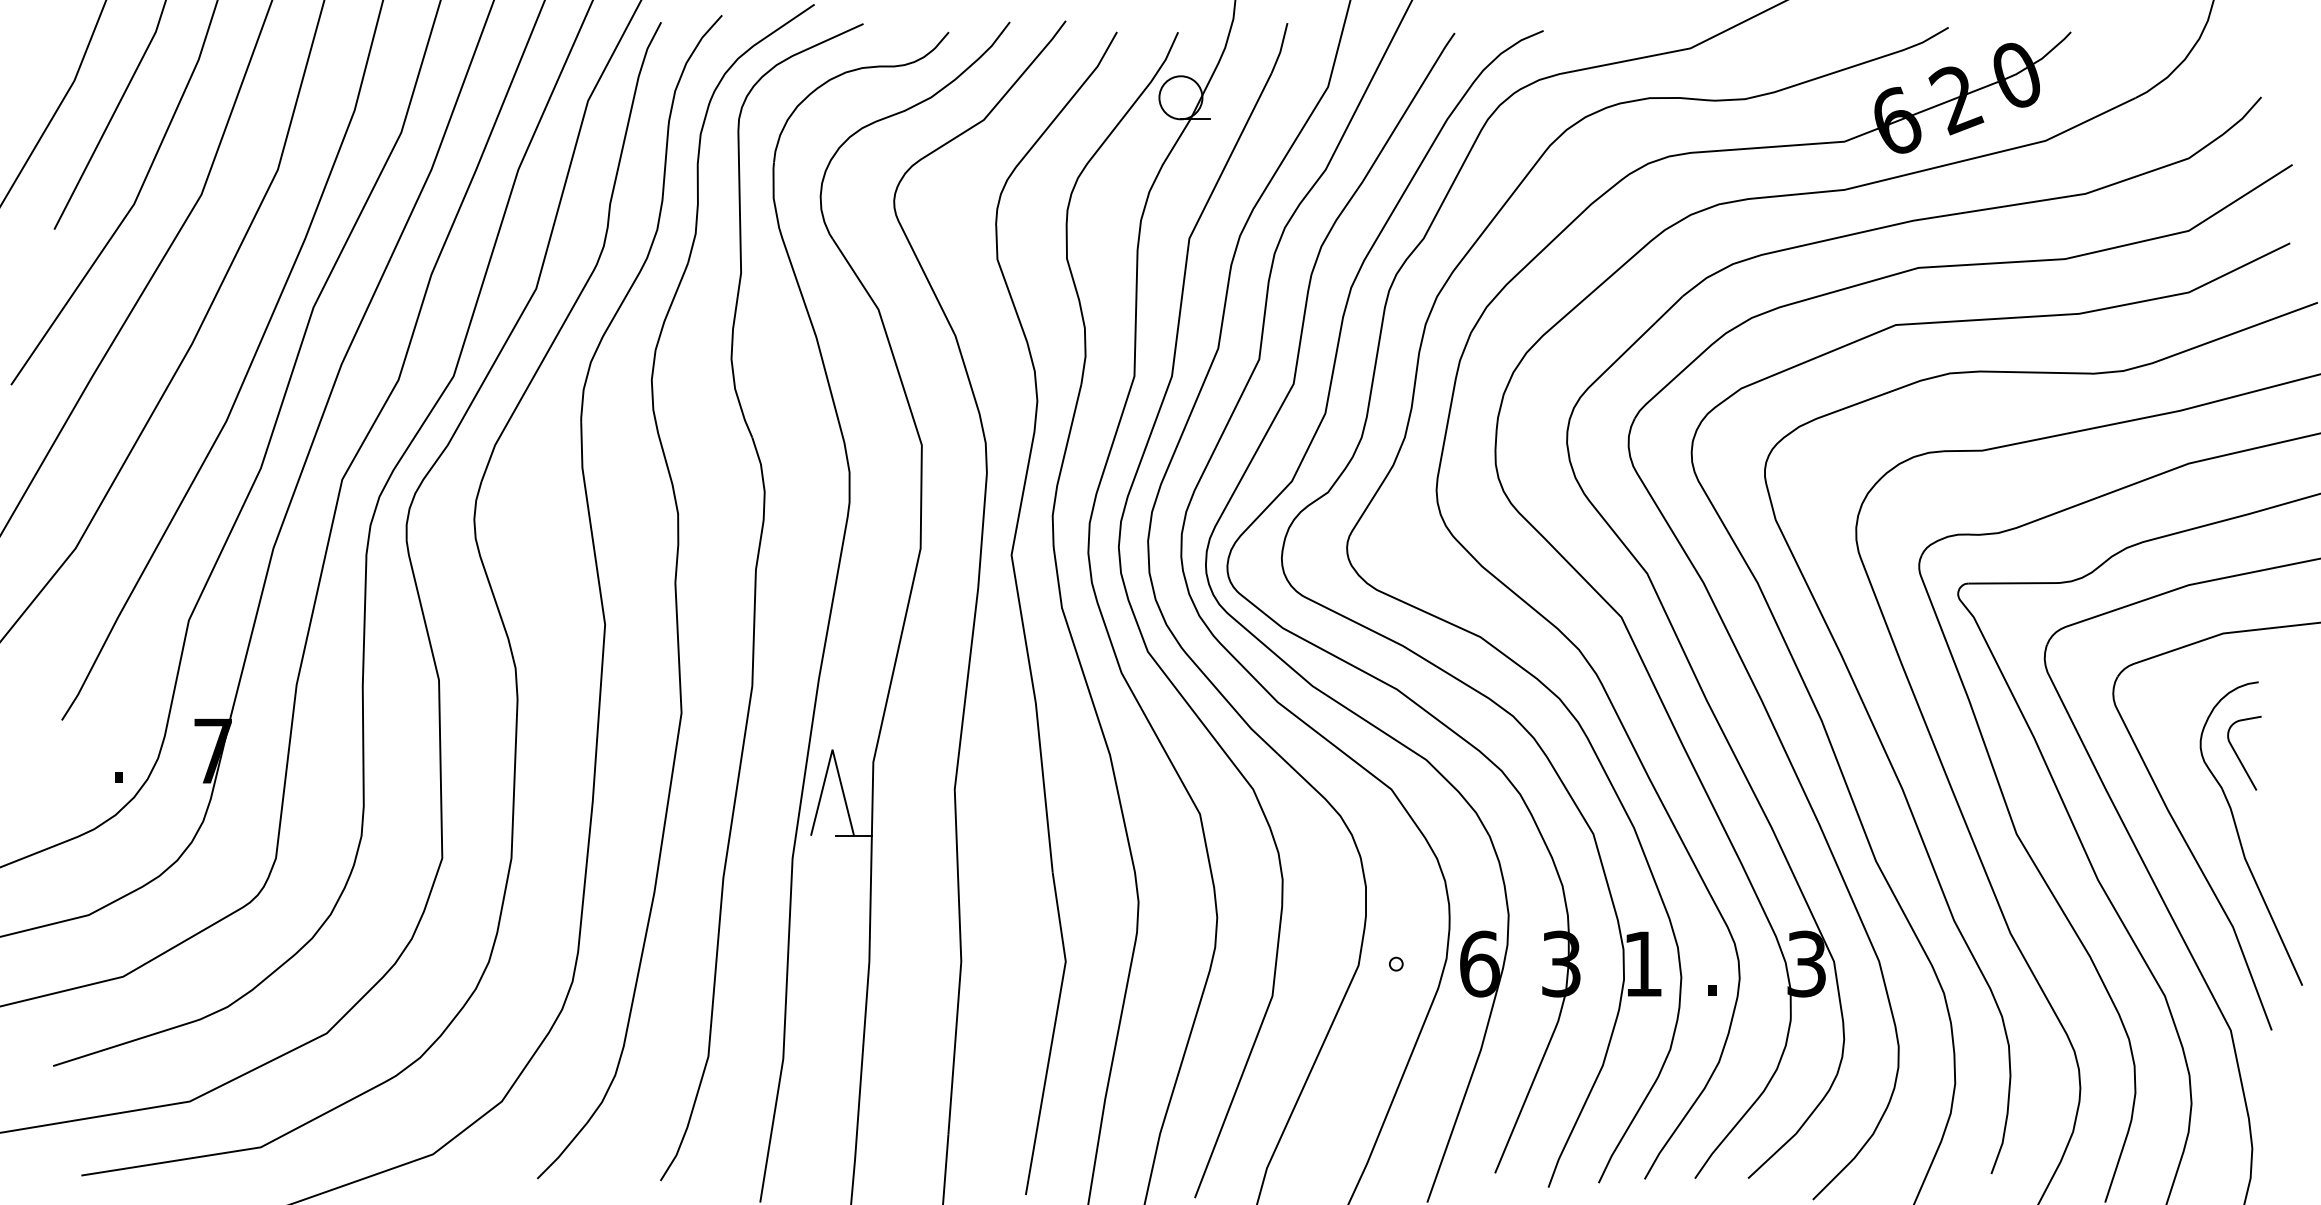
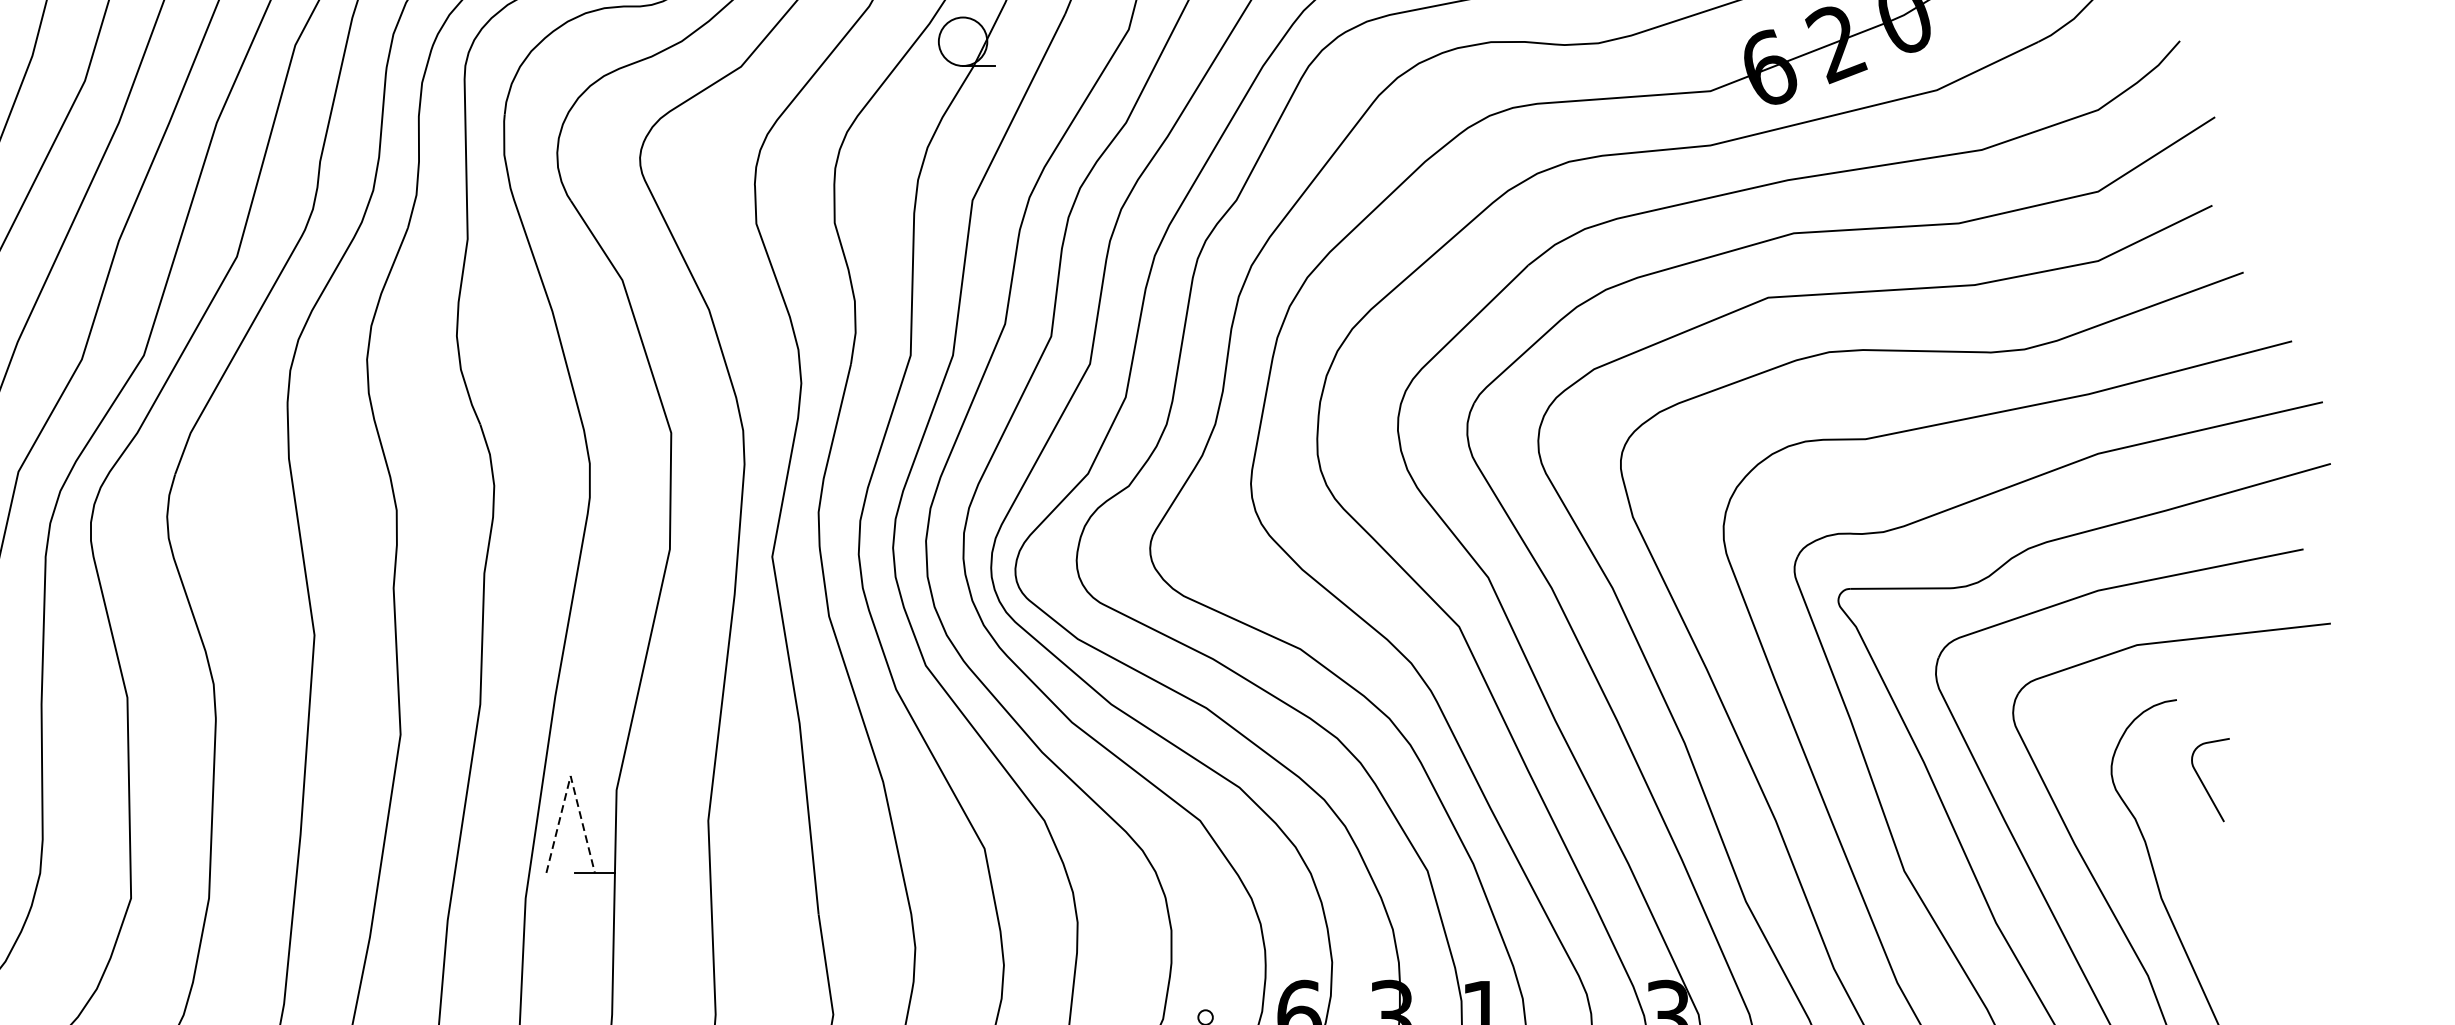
line: (832, 749) -> (570, 775), solid -> dashed
curve: (2238, 755) -> (2203, 782), moved

